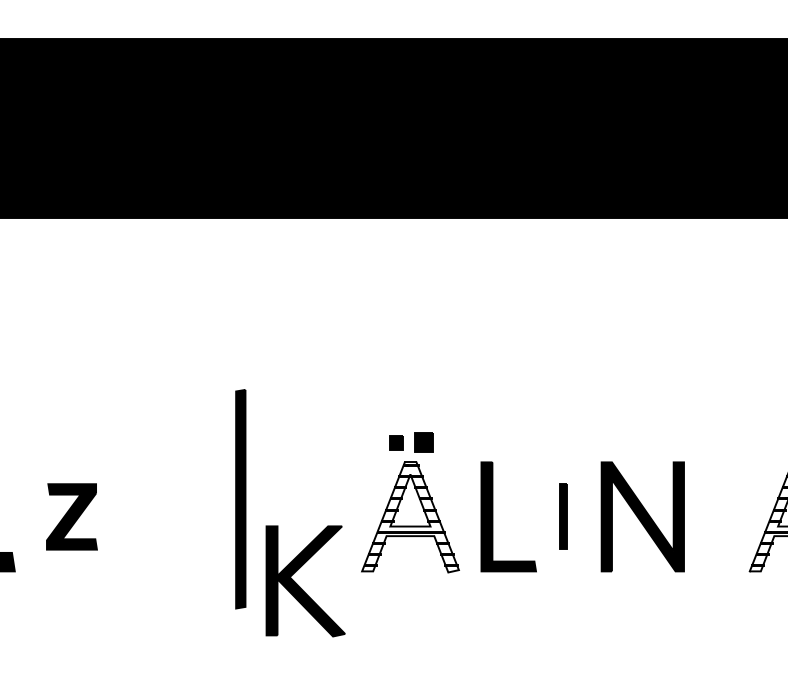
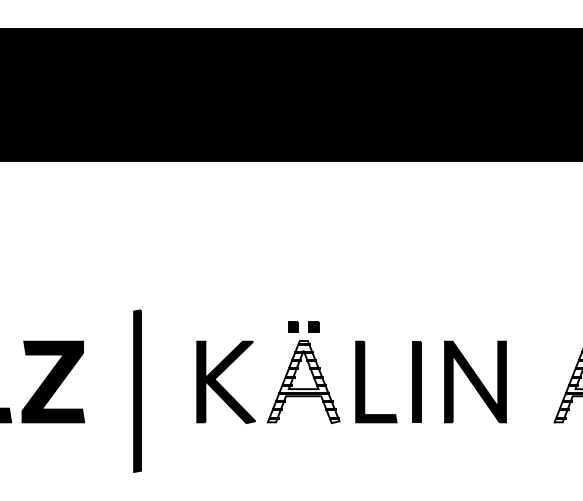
part: (424, 442) -> (314, 327), size x0.71
part: (240, 499) -> (137, 391), moved
part: (71, 516) -> (53, 381), size x1.67
part: (563, 516) -> (416, 381), size x1.67
part: (300, 586) -> (222, 386), moved

